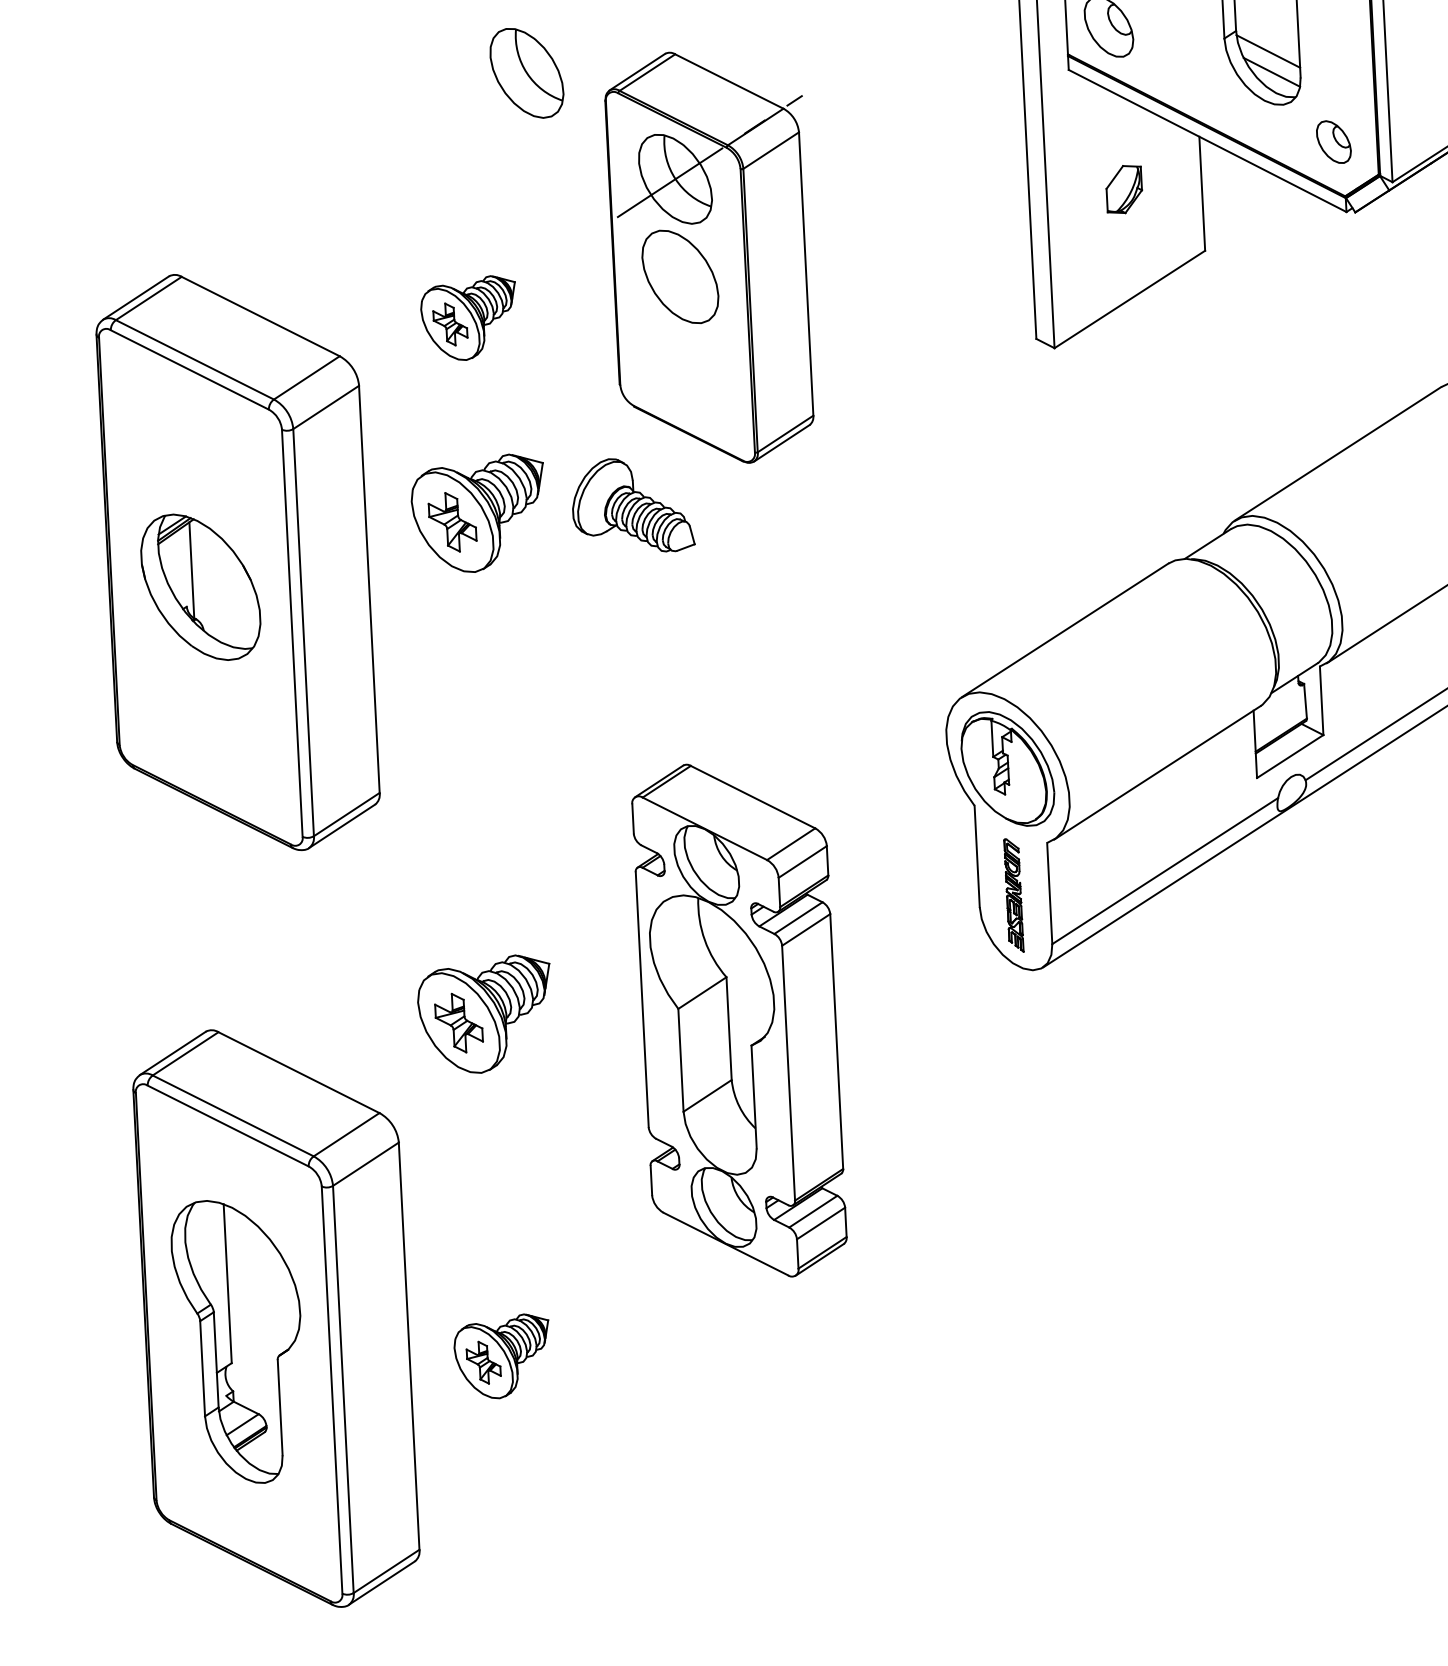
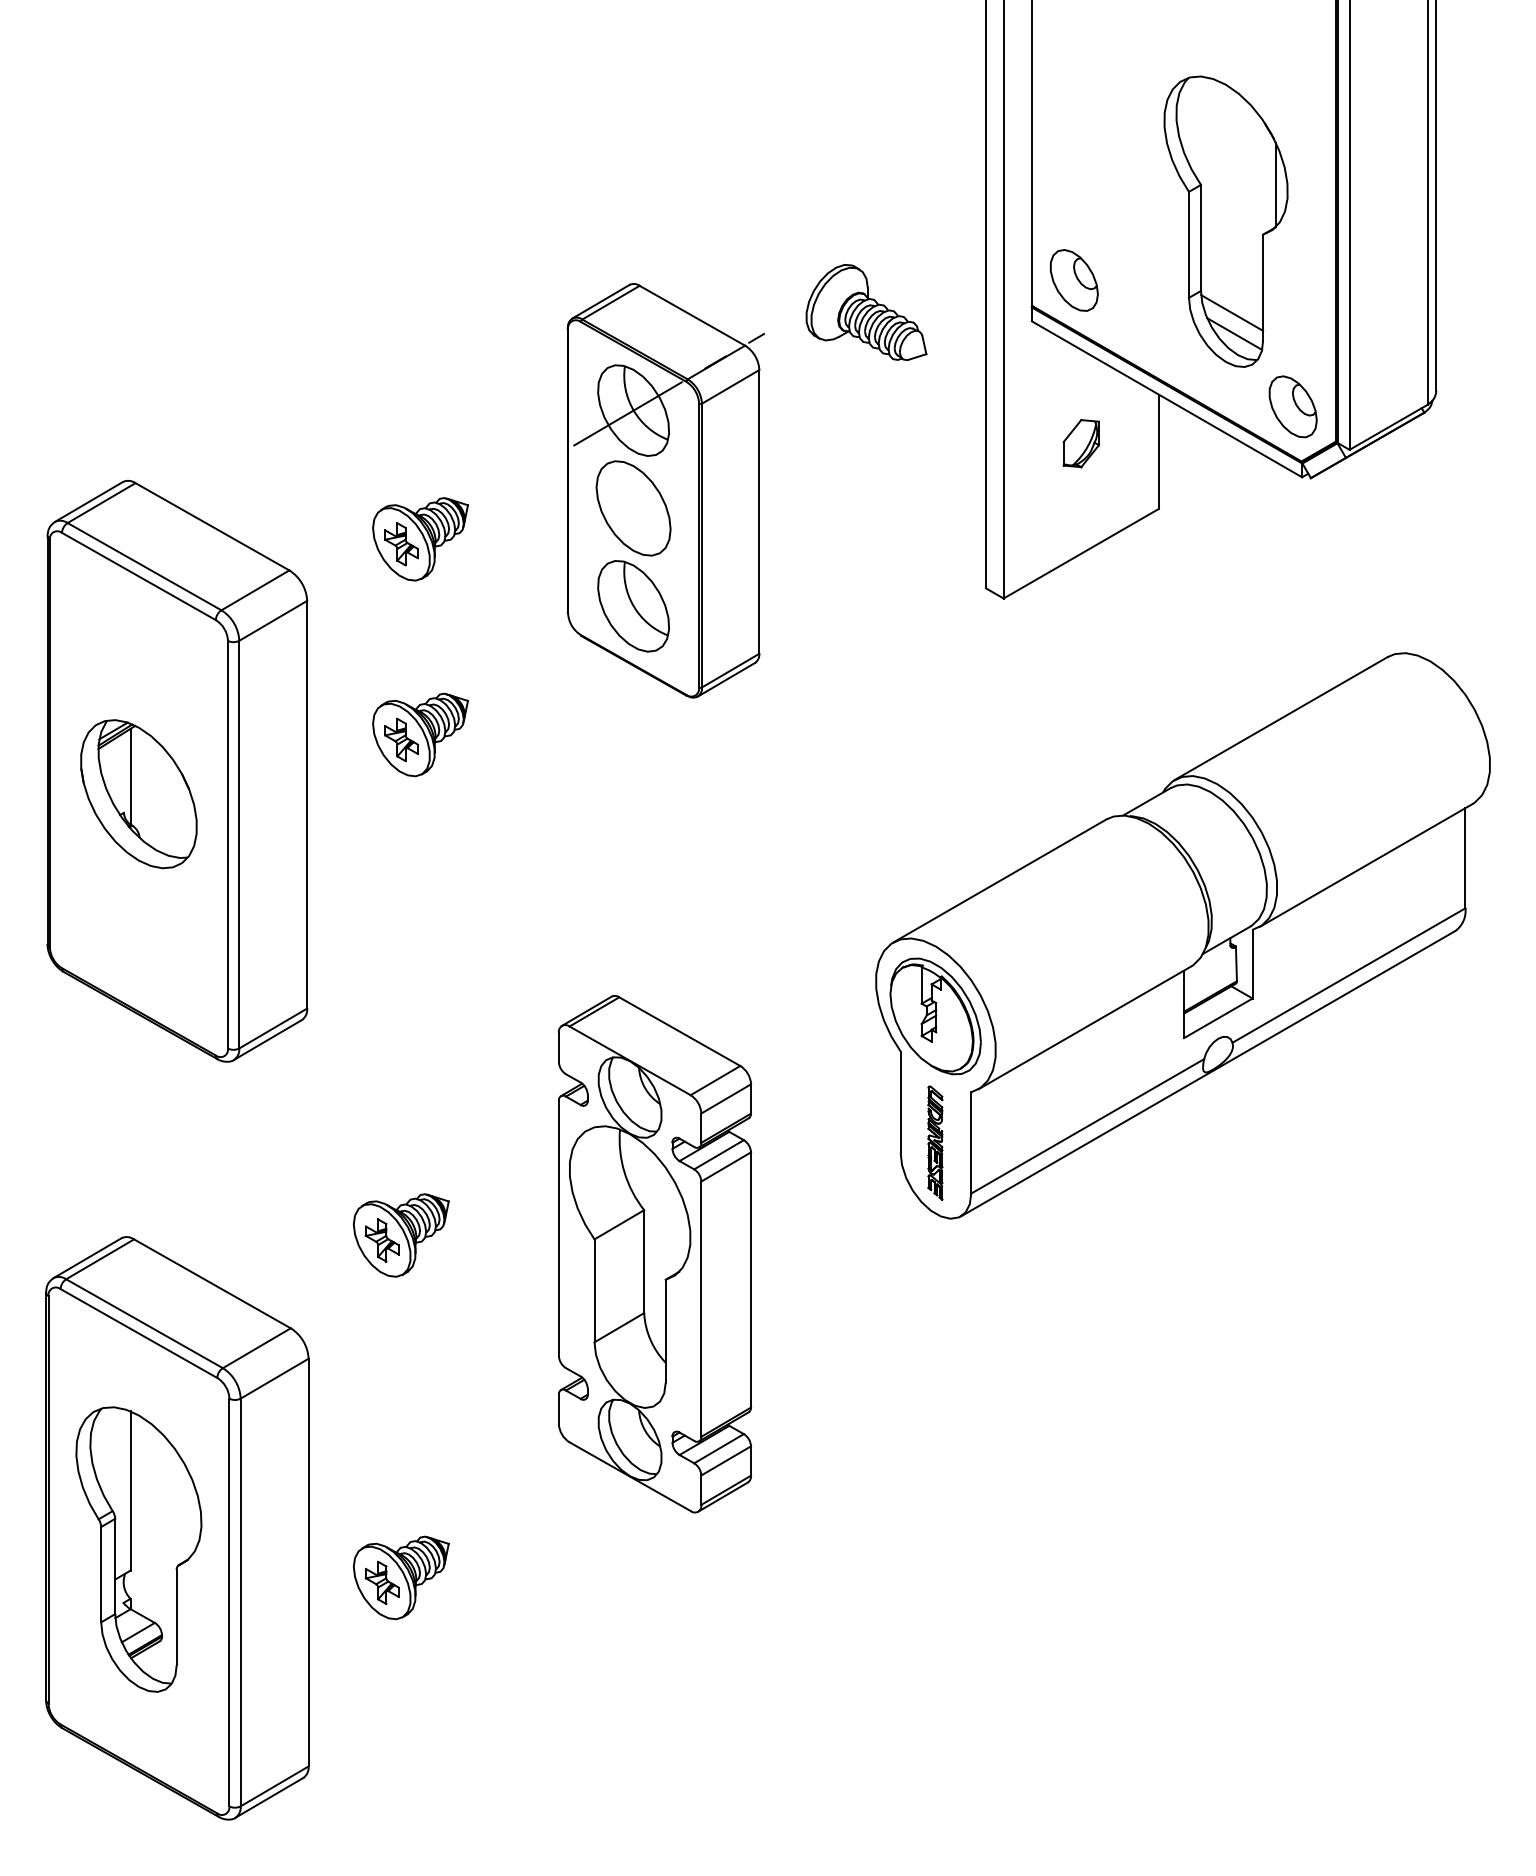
part: (526, 73) -> (633, 606), moved
part: (1333, 141) -> (1292, 406), size x1.43
part: (632, 505) -> (866, 312), moved
part: (479, 513) -> (420, 734), size x0.71
part: (484, 1014) -> (400, 1235), size x0.71

